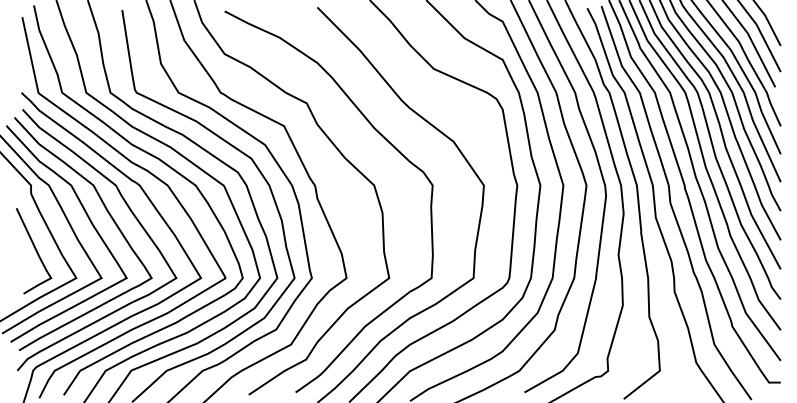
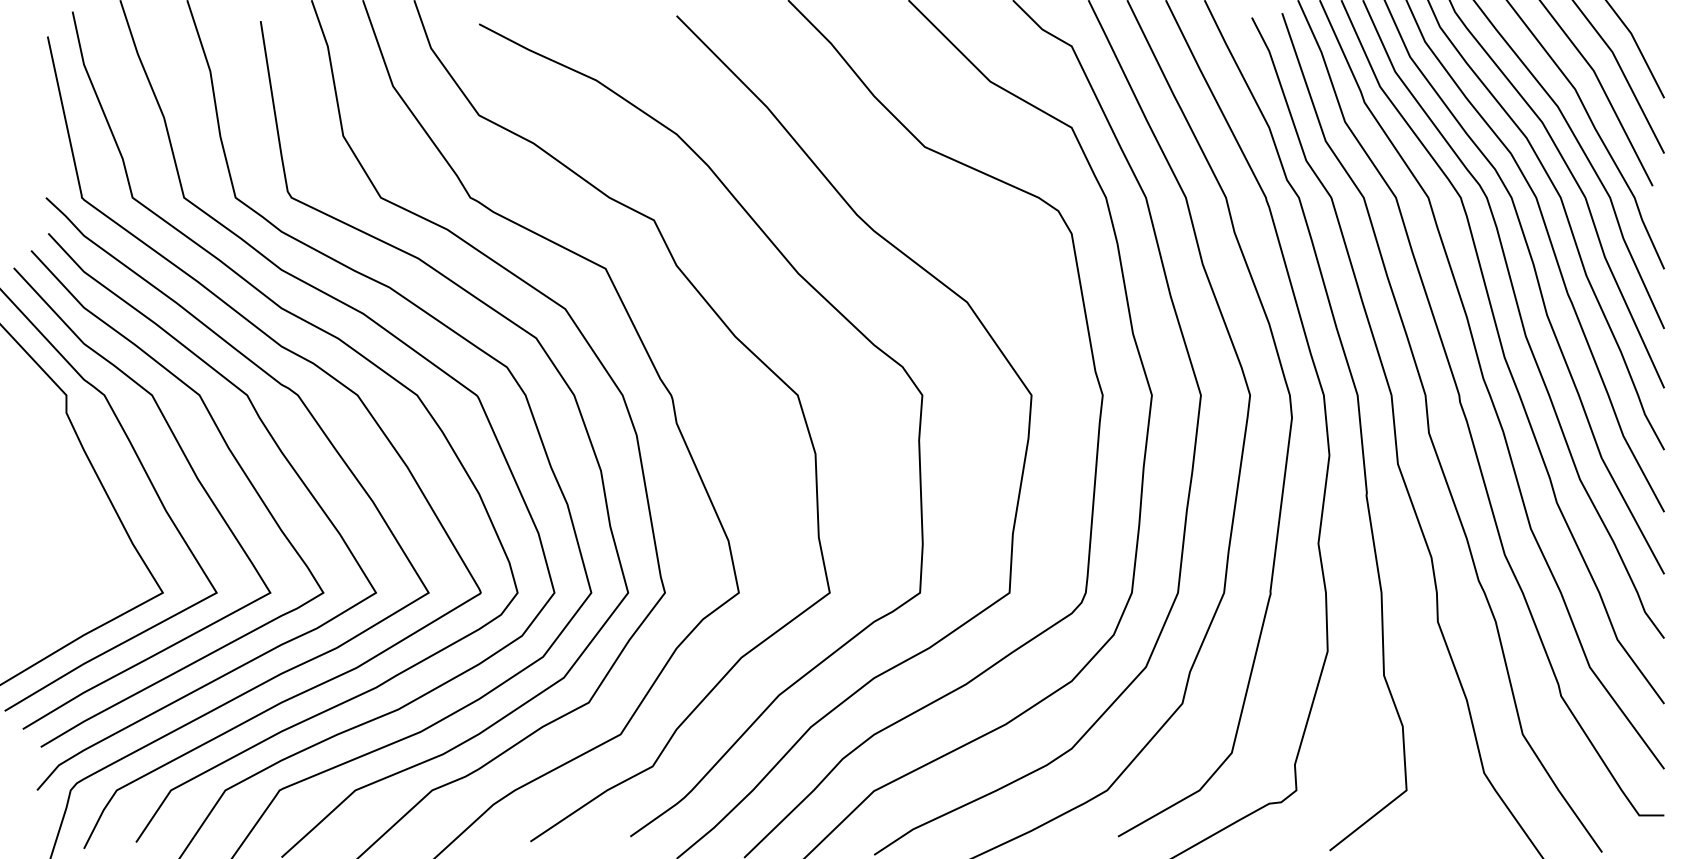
curve: (35, 251) -> (75, 536), removed

